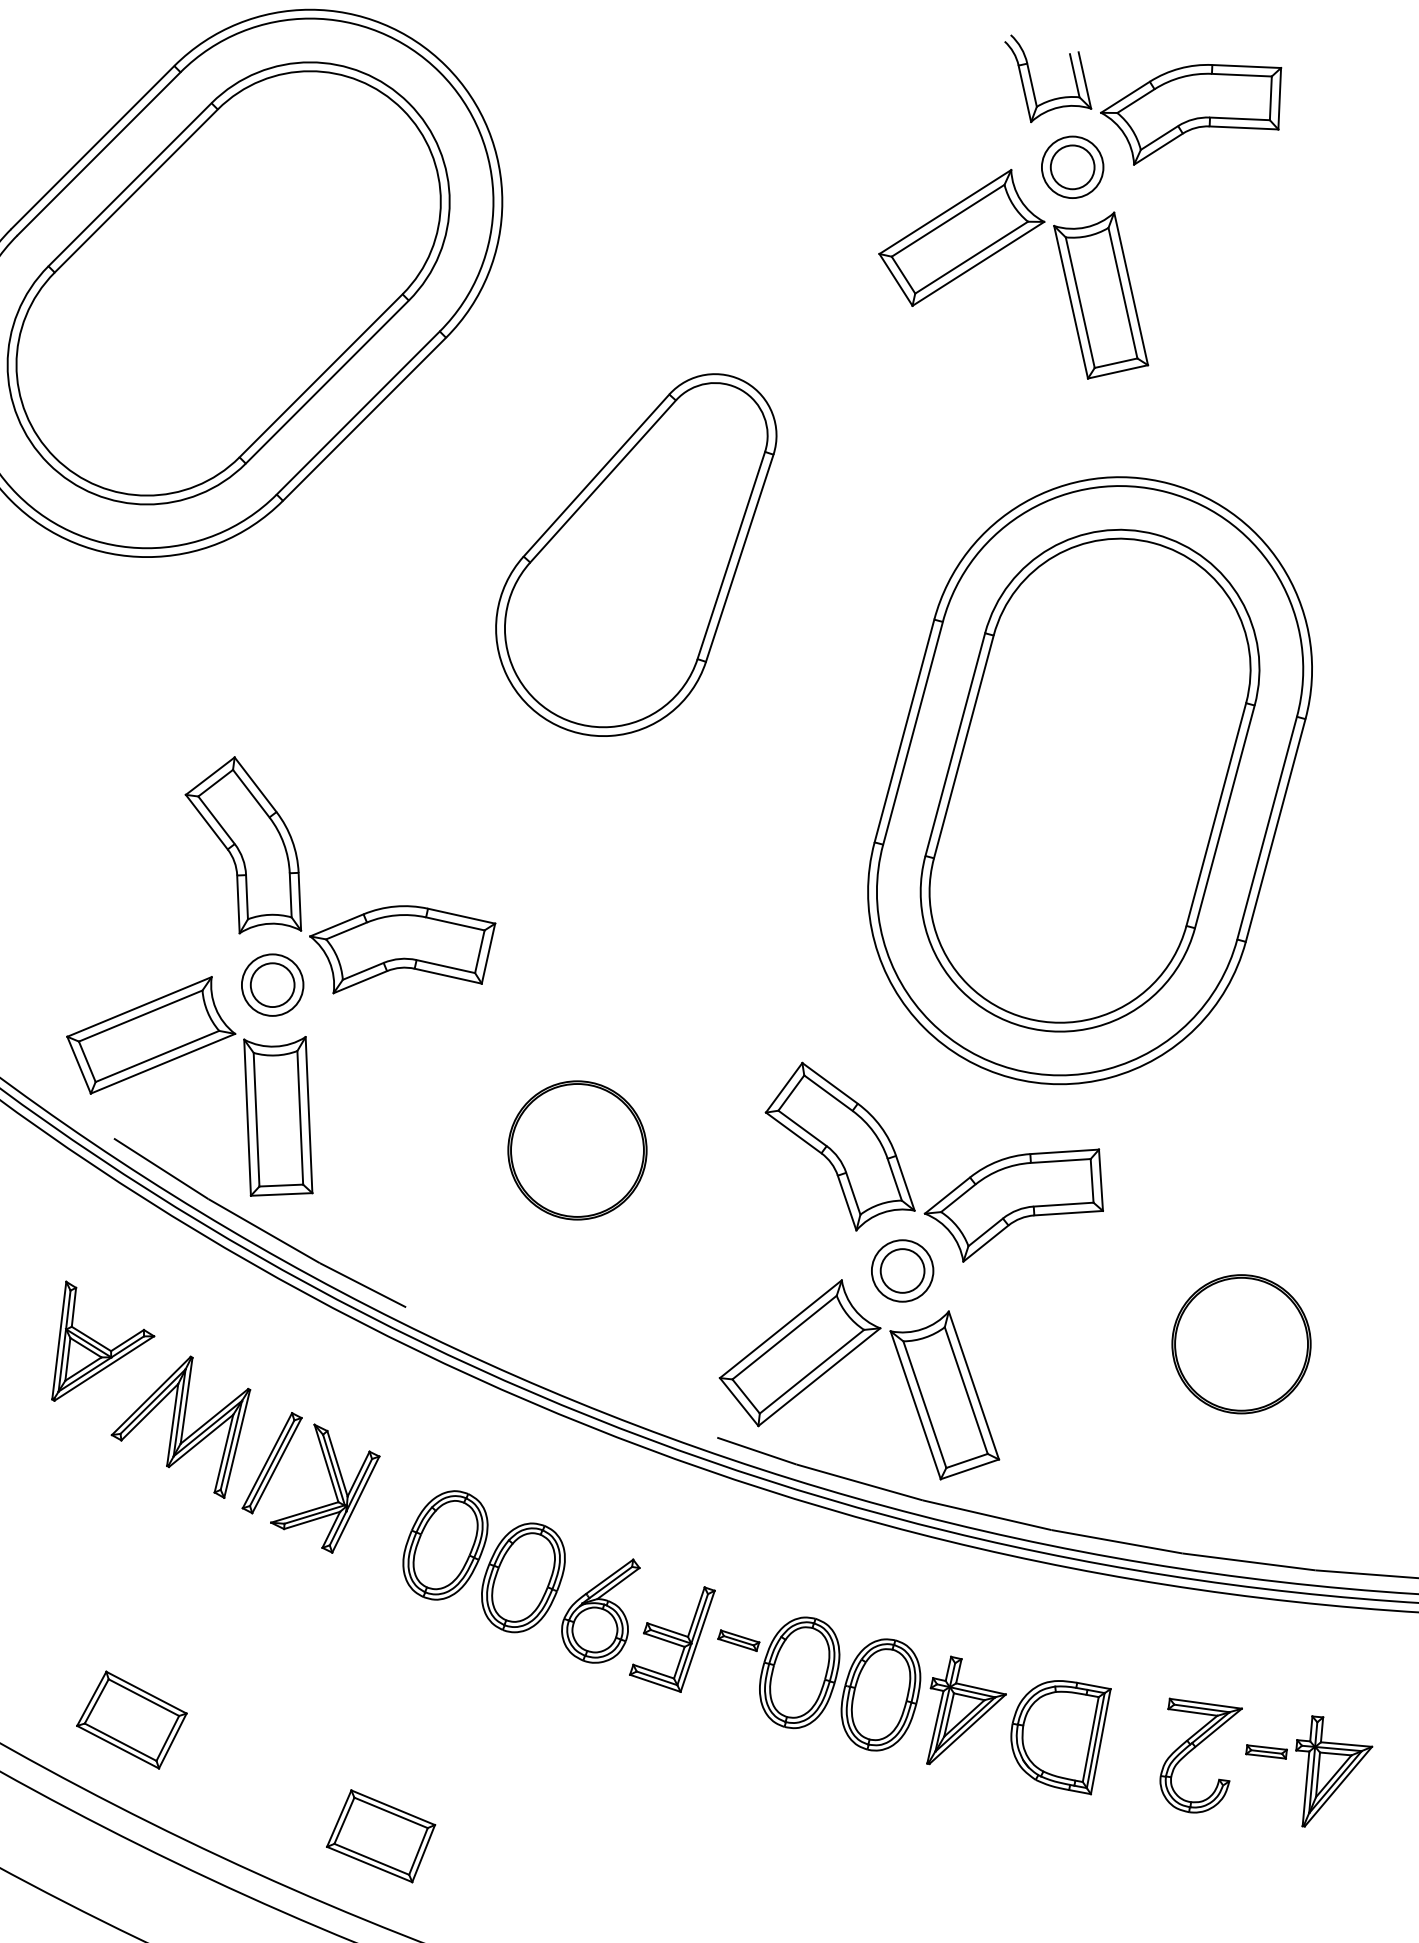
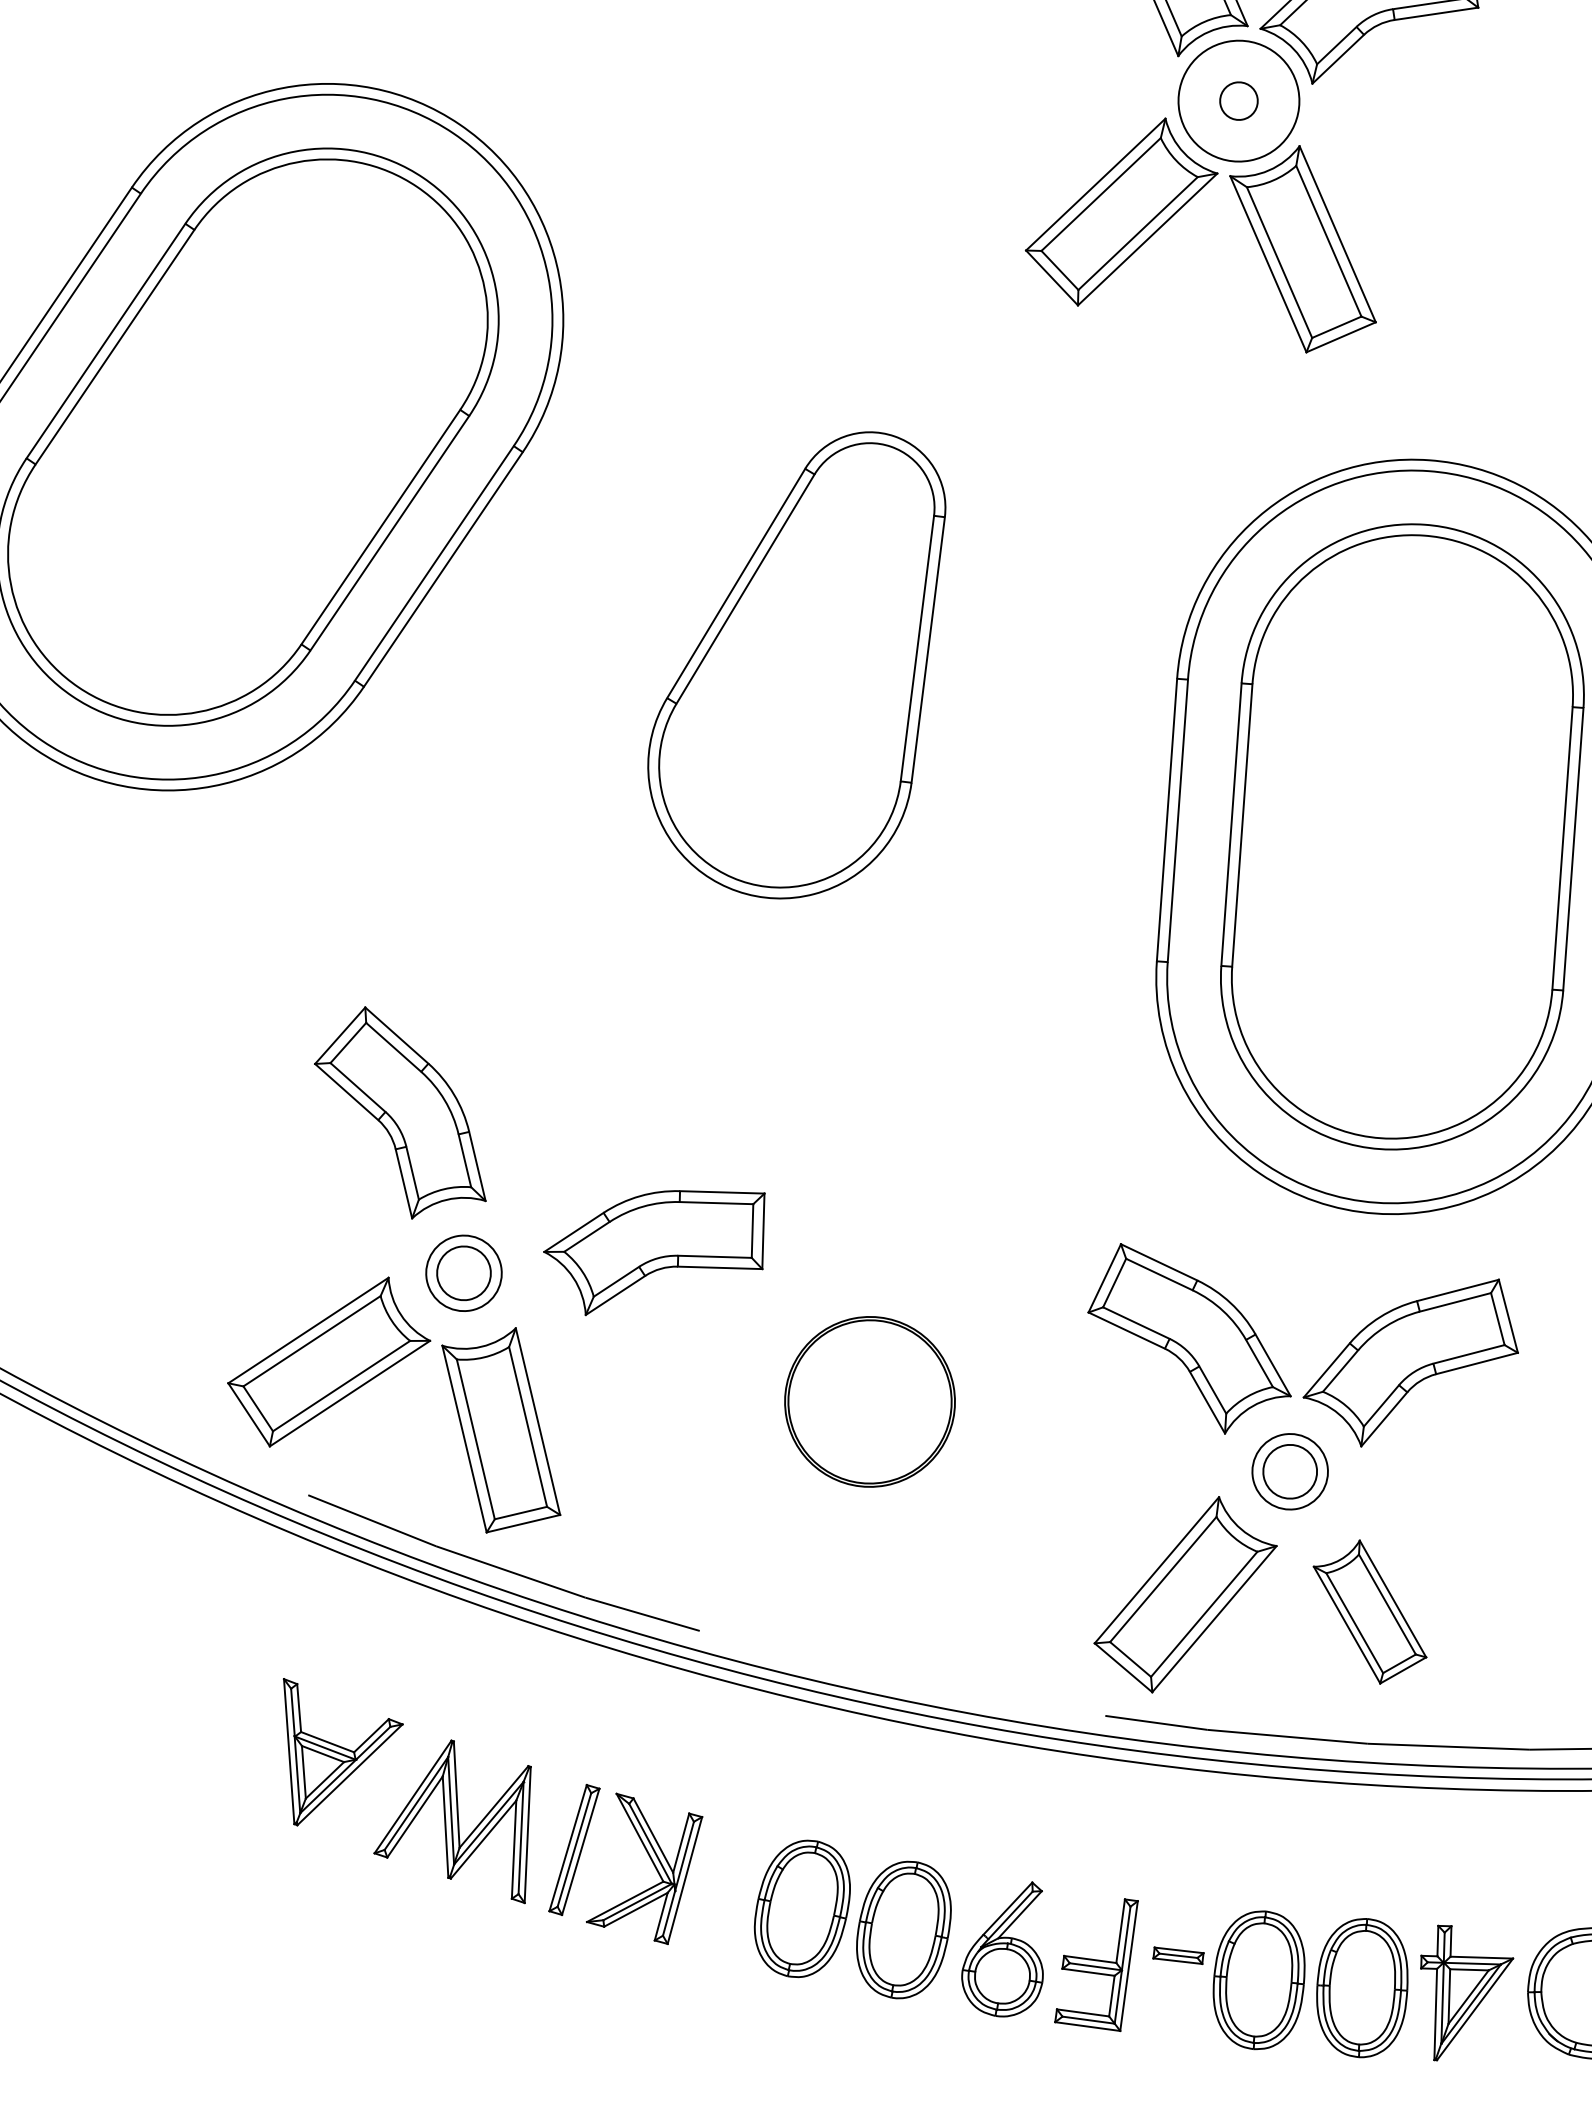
circle: (1072, 167) -> (1238, 101), size x0.7
circle: (1072, 167) -> (1238, 101), size x1.6
part: (402, 949) -> (658, 1246), moved
part: (944, 1395) -> (1369, 1612), size x0.7

